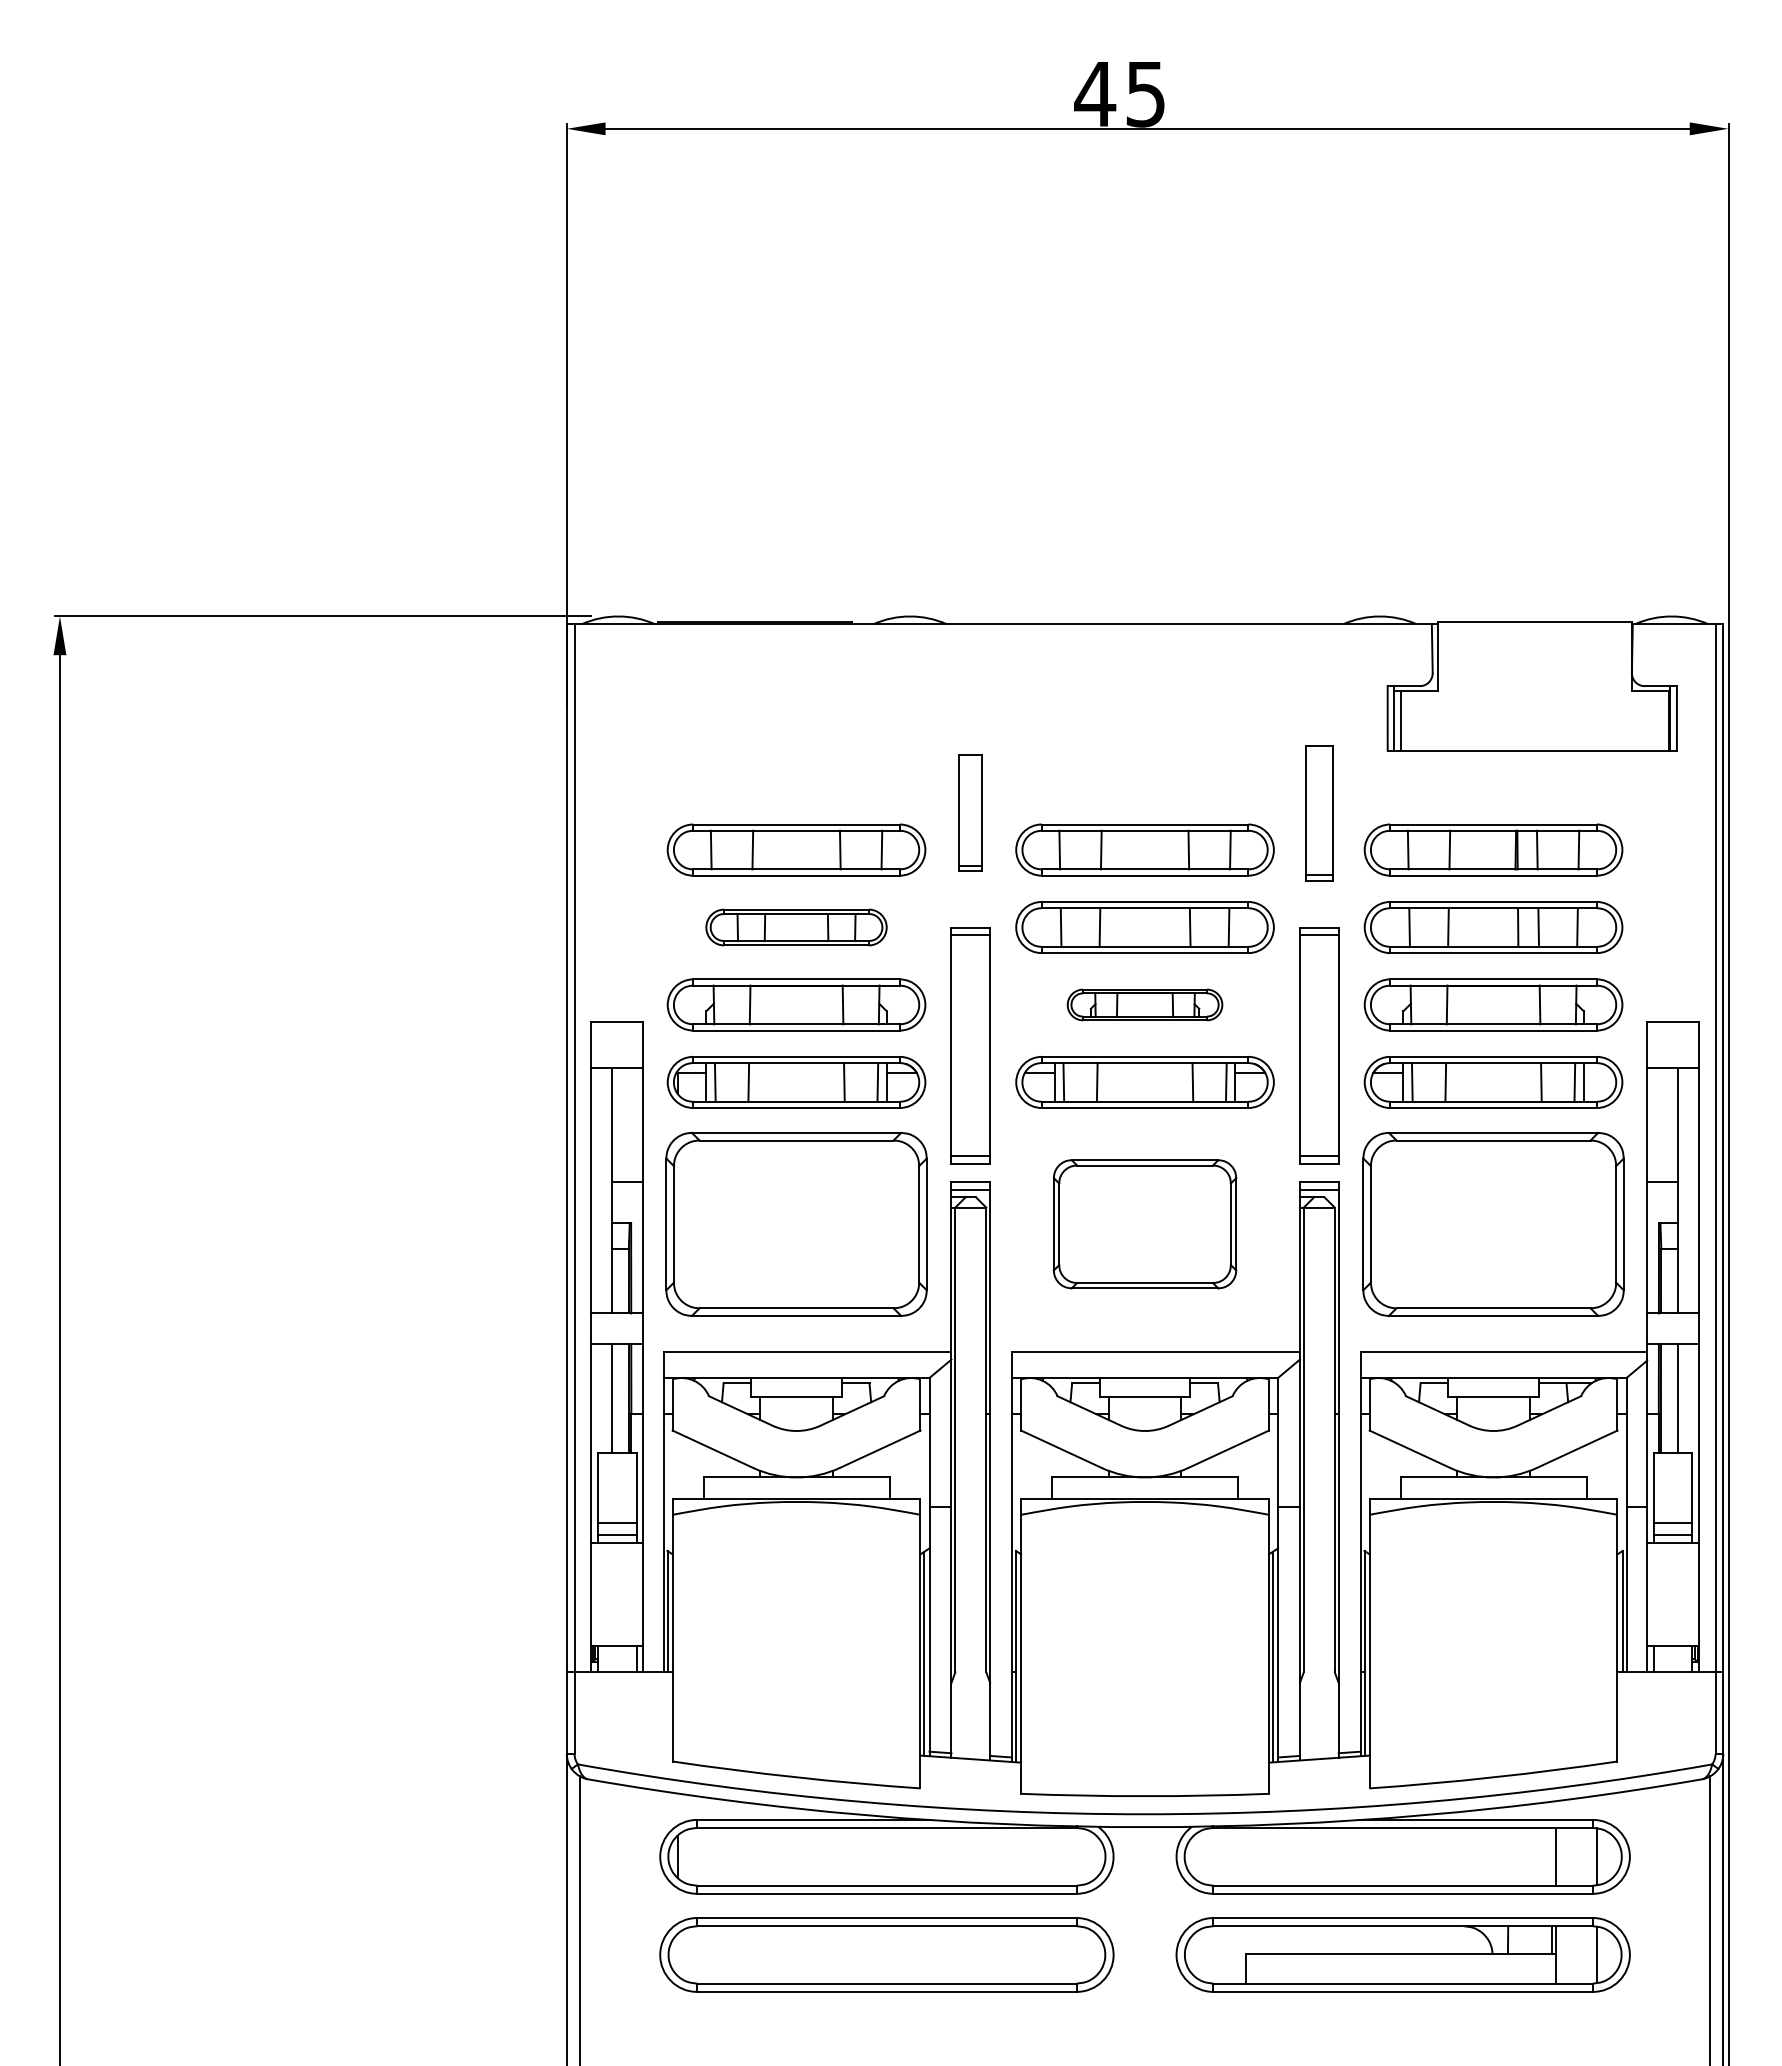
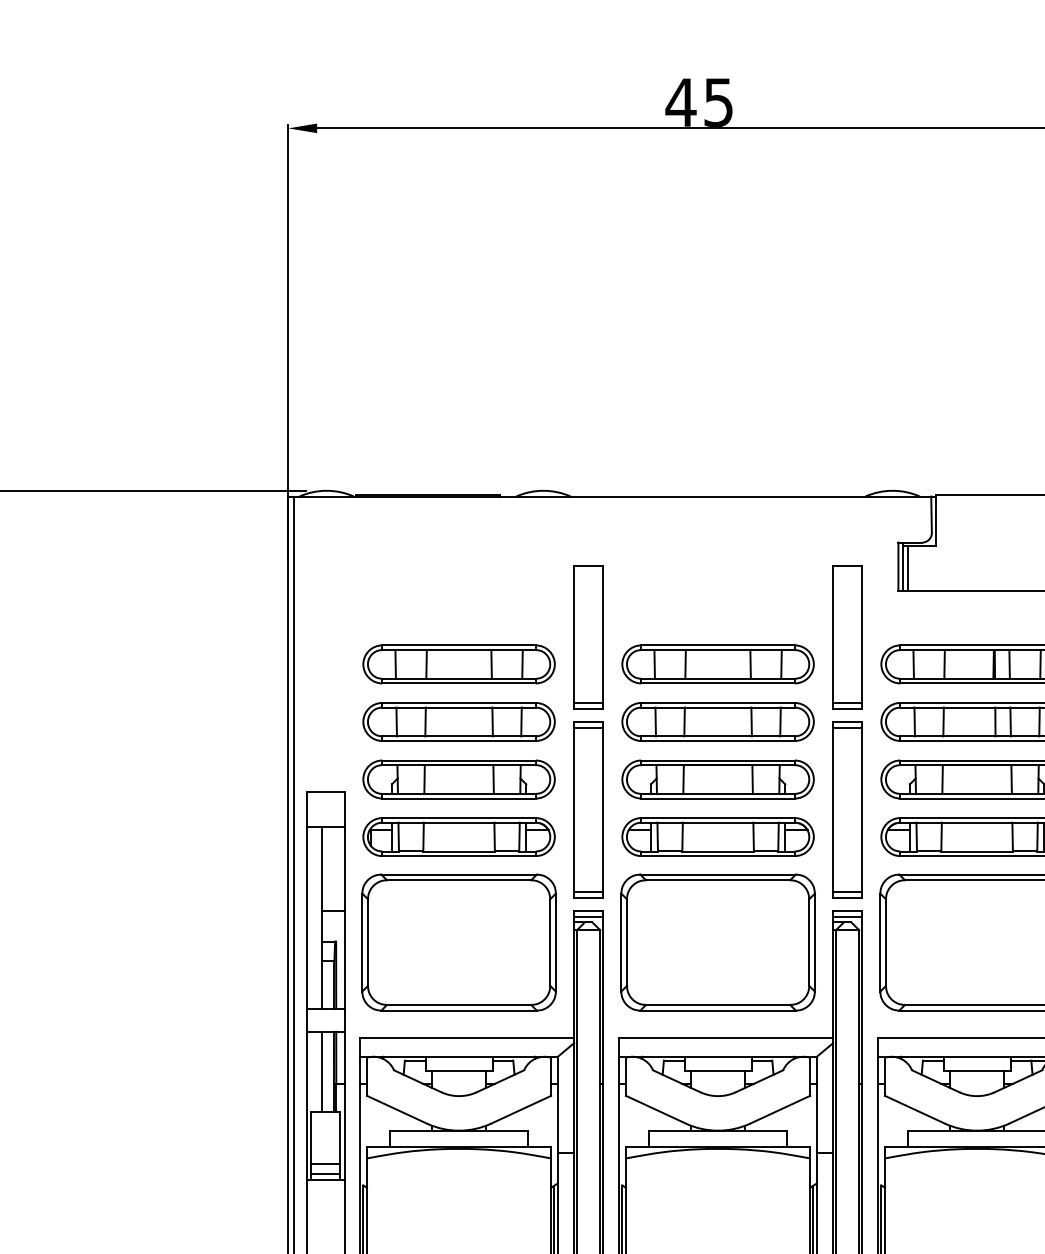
part: (970, 812) -> (588, 636), size x1.67
part: (1319, 812) -> (847, 636), size x1.43
part: (796, 927) -> (459, 721), size x1.43
part: (1144, 1004) -> (717, 779), size x1.67
part: (1144, 1223) -> (717, 941), size x1.43

